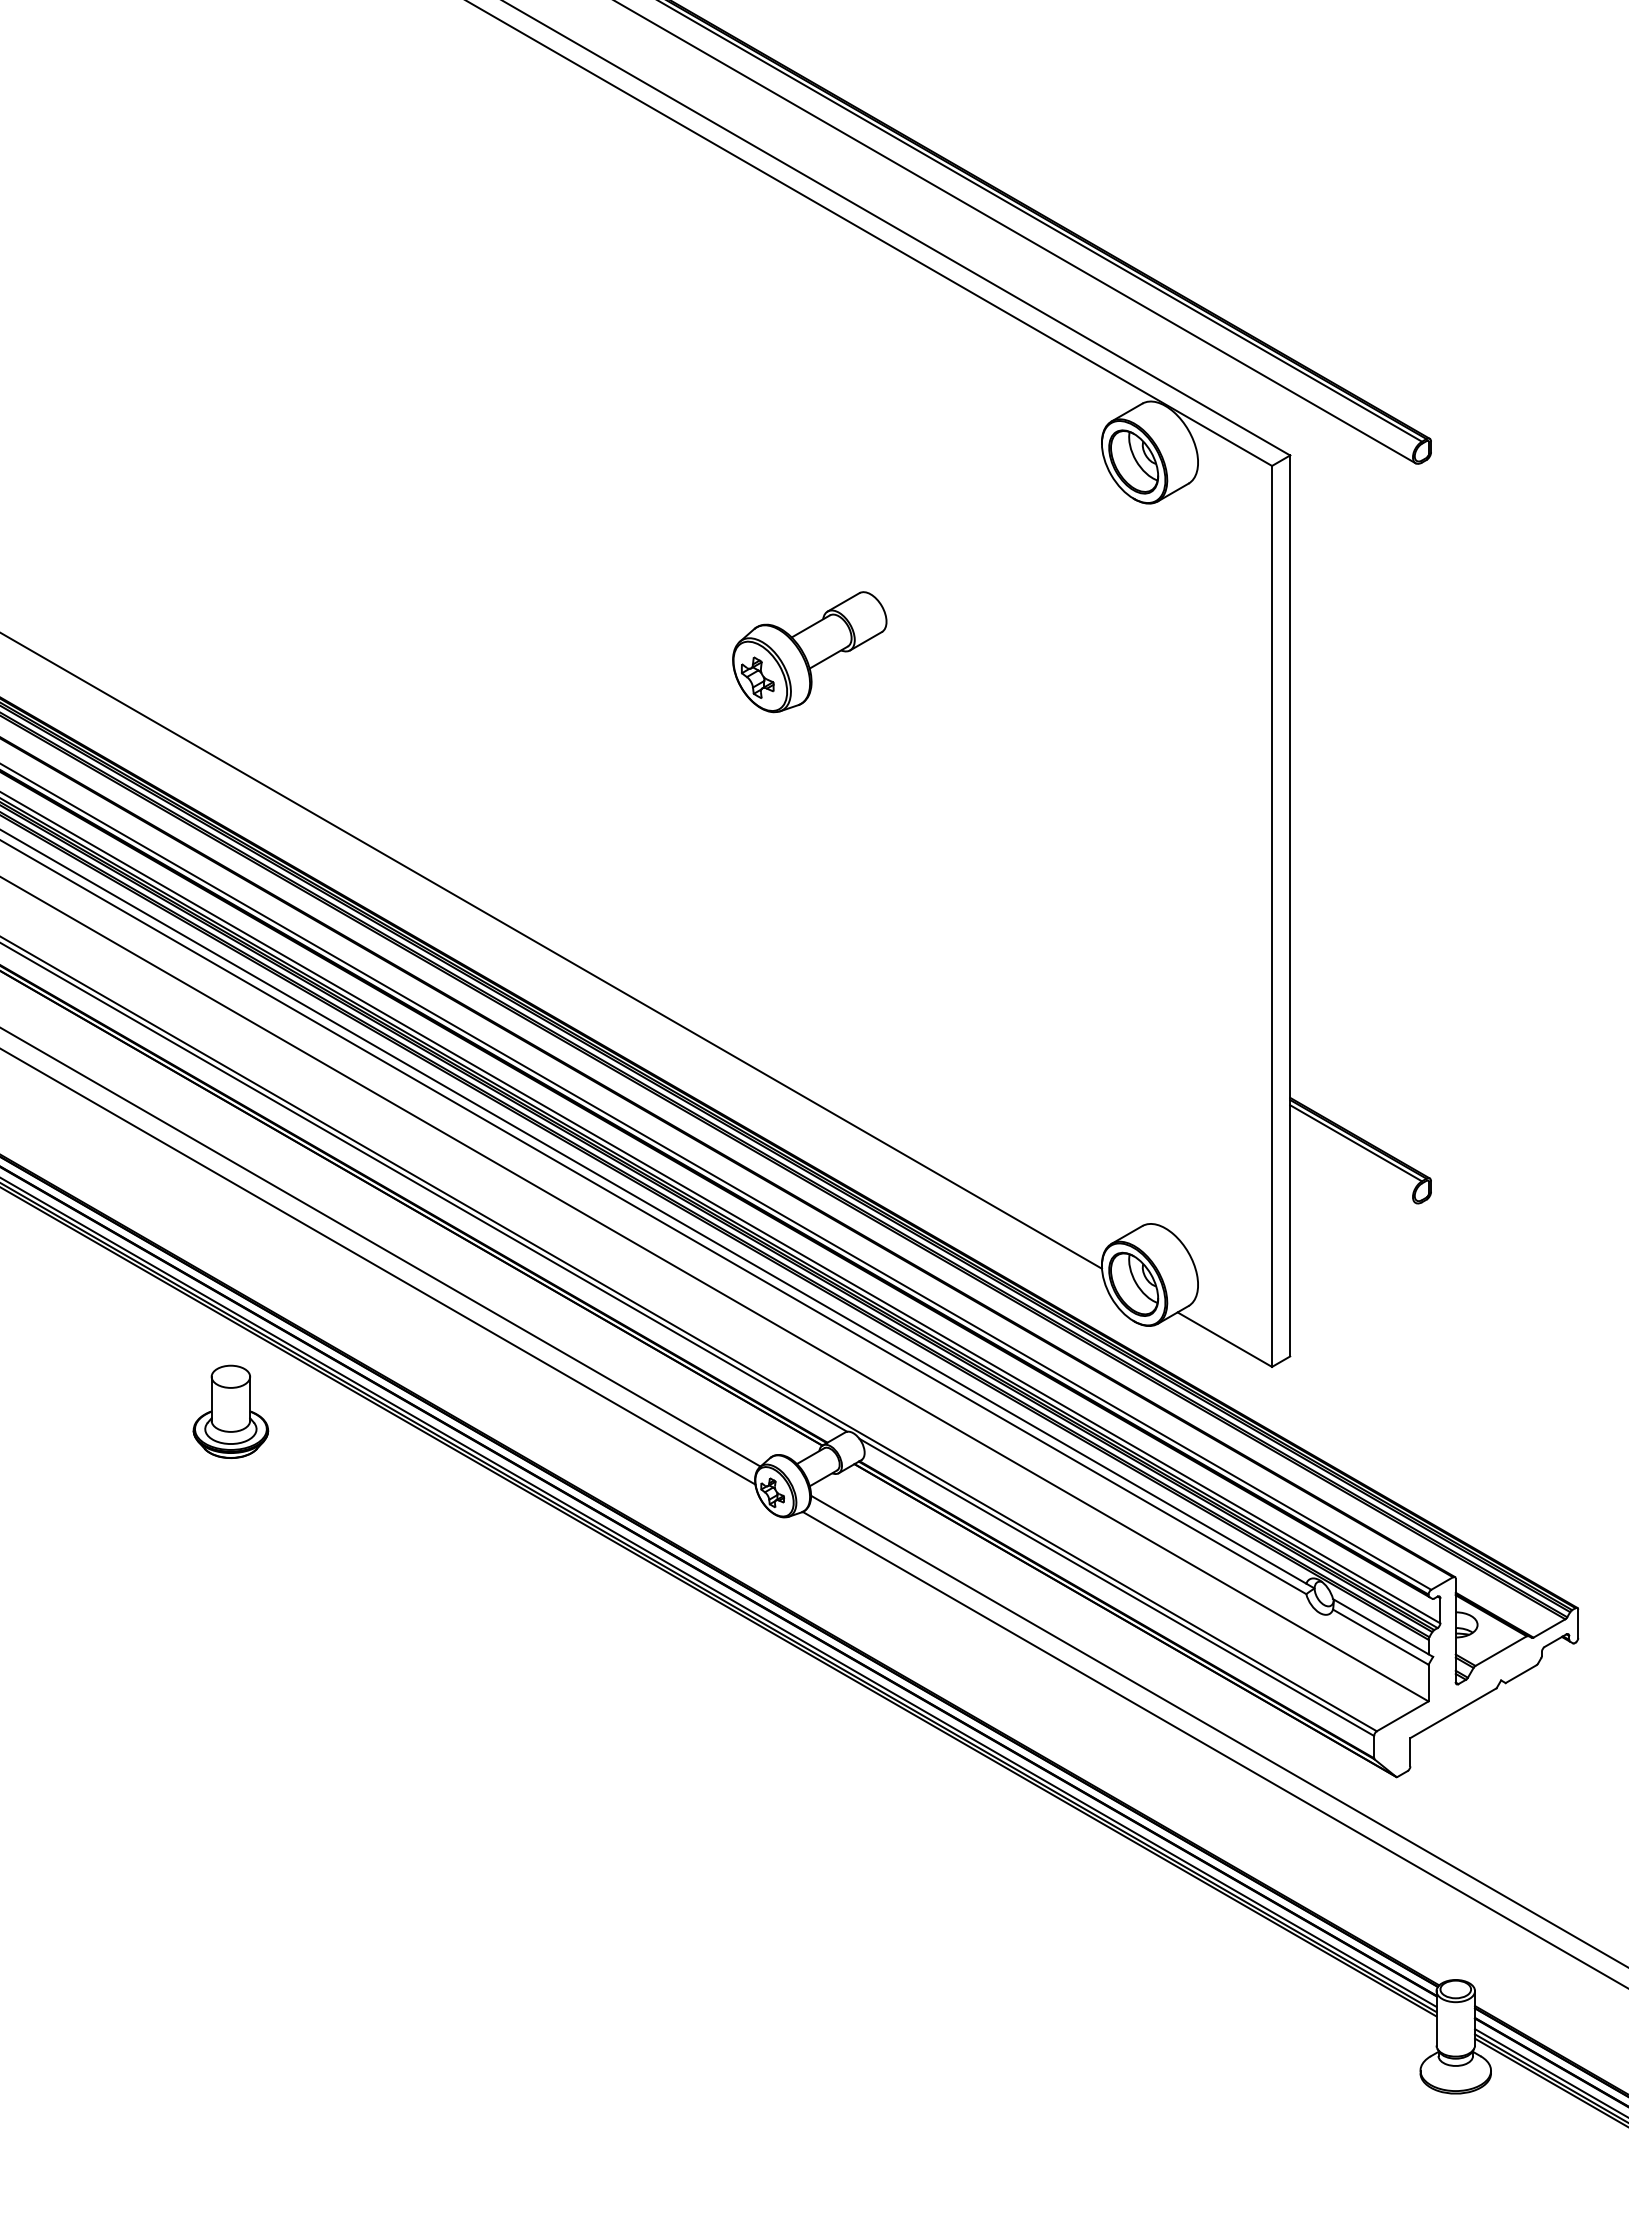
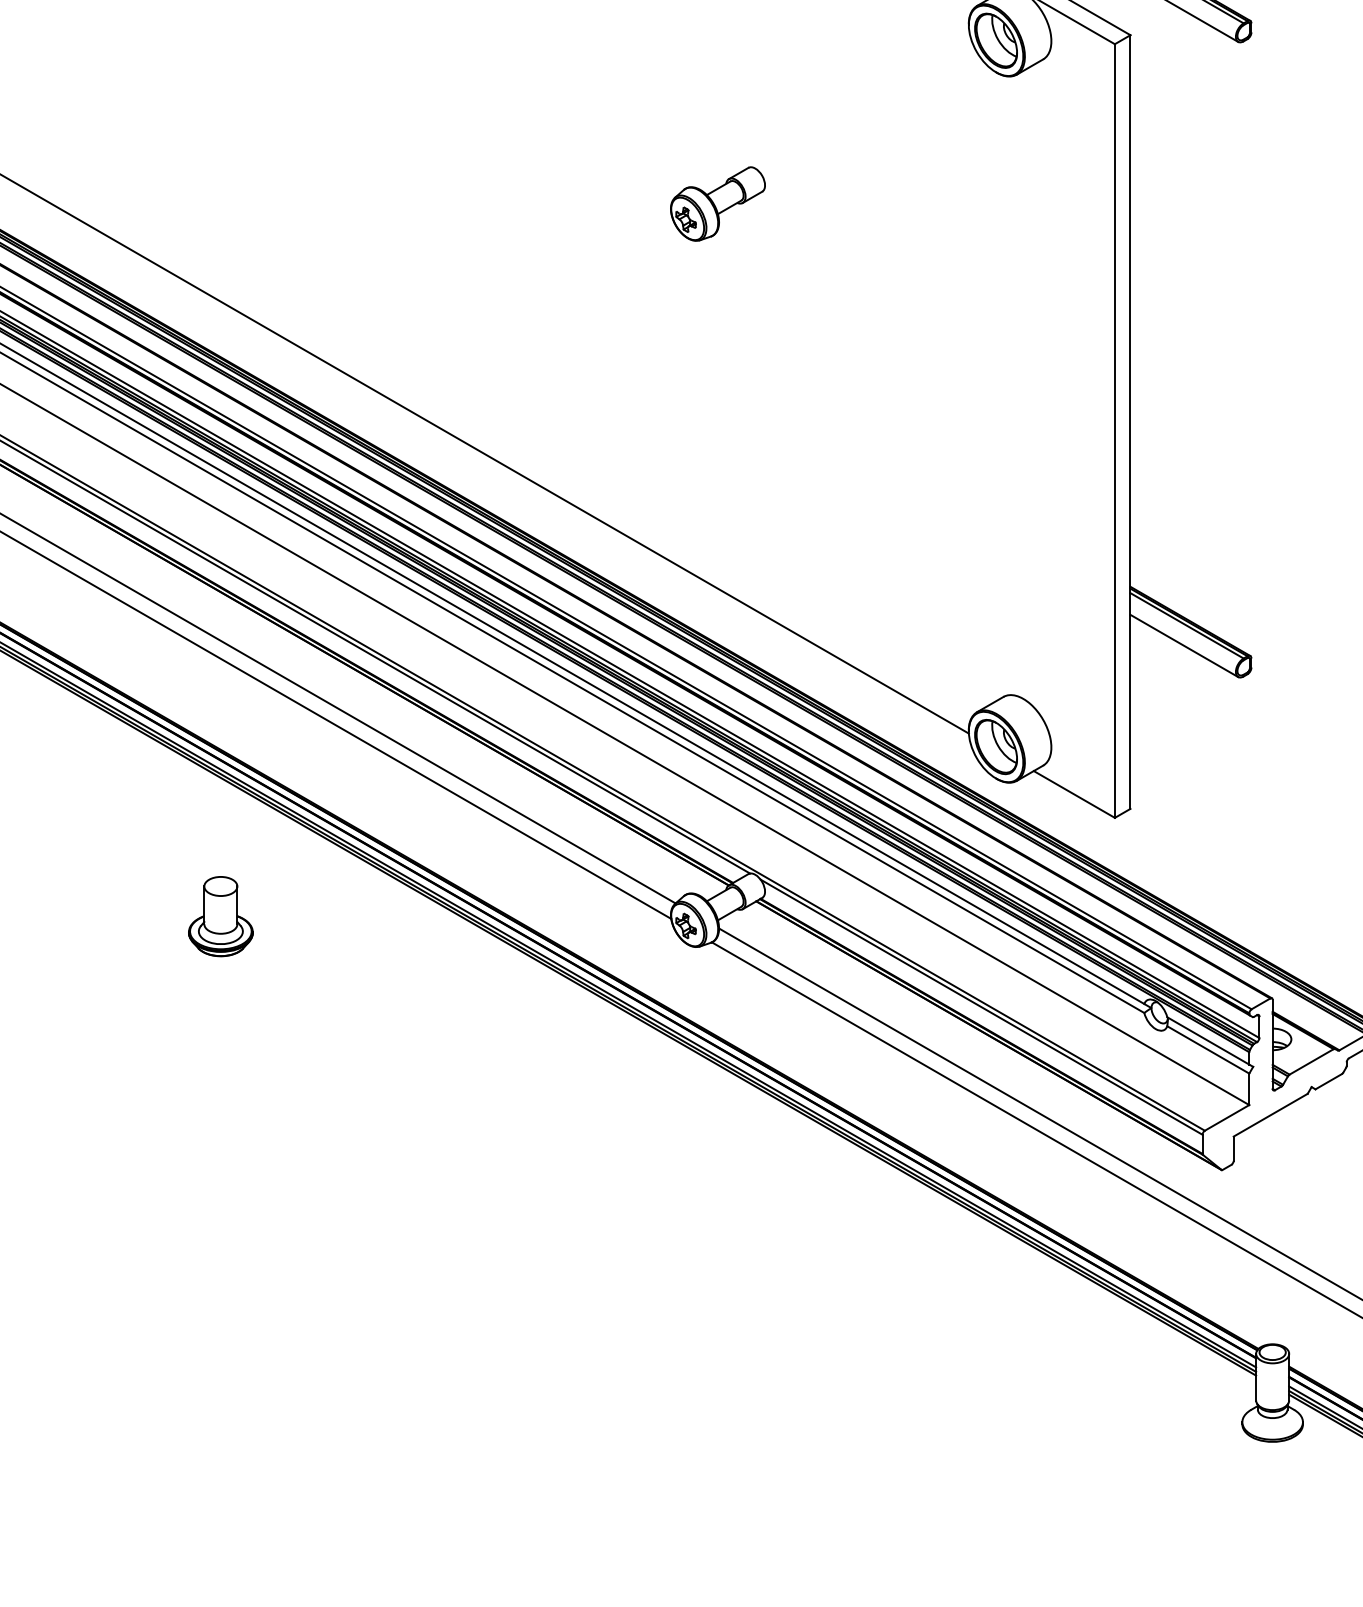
part: (809, 651) -> (717, 203), size x0.71
line: (1352, 1166) -> (1183, 645), added
part: (230, 1411) -> (220, 916), moved

